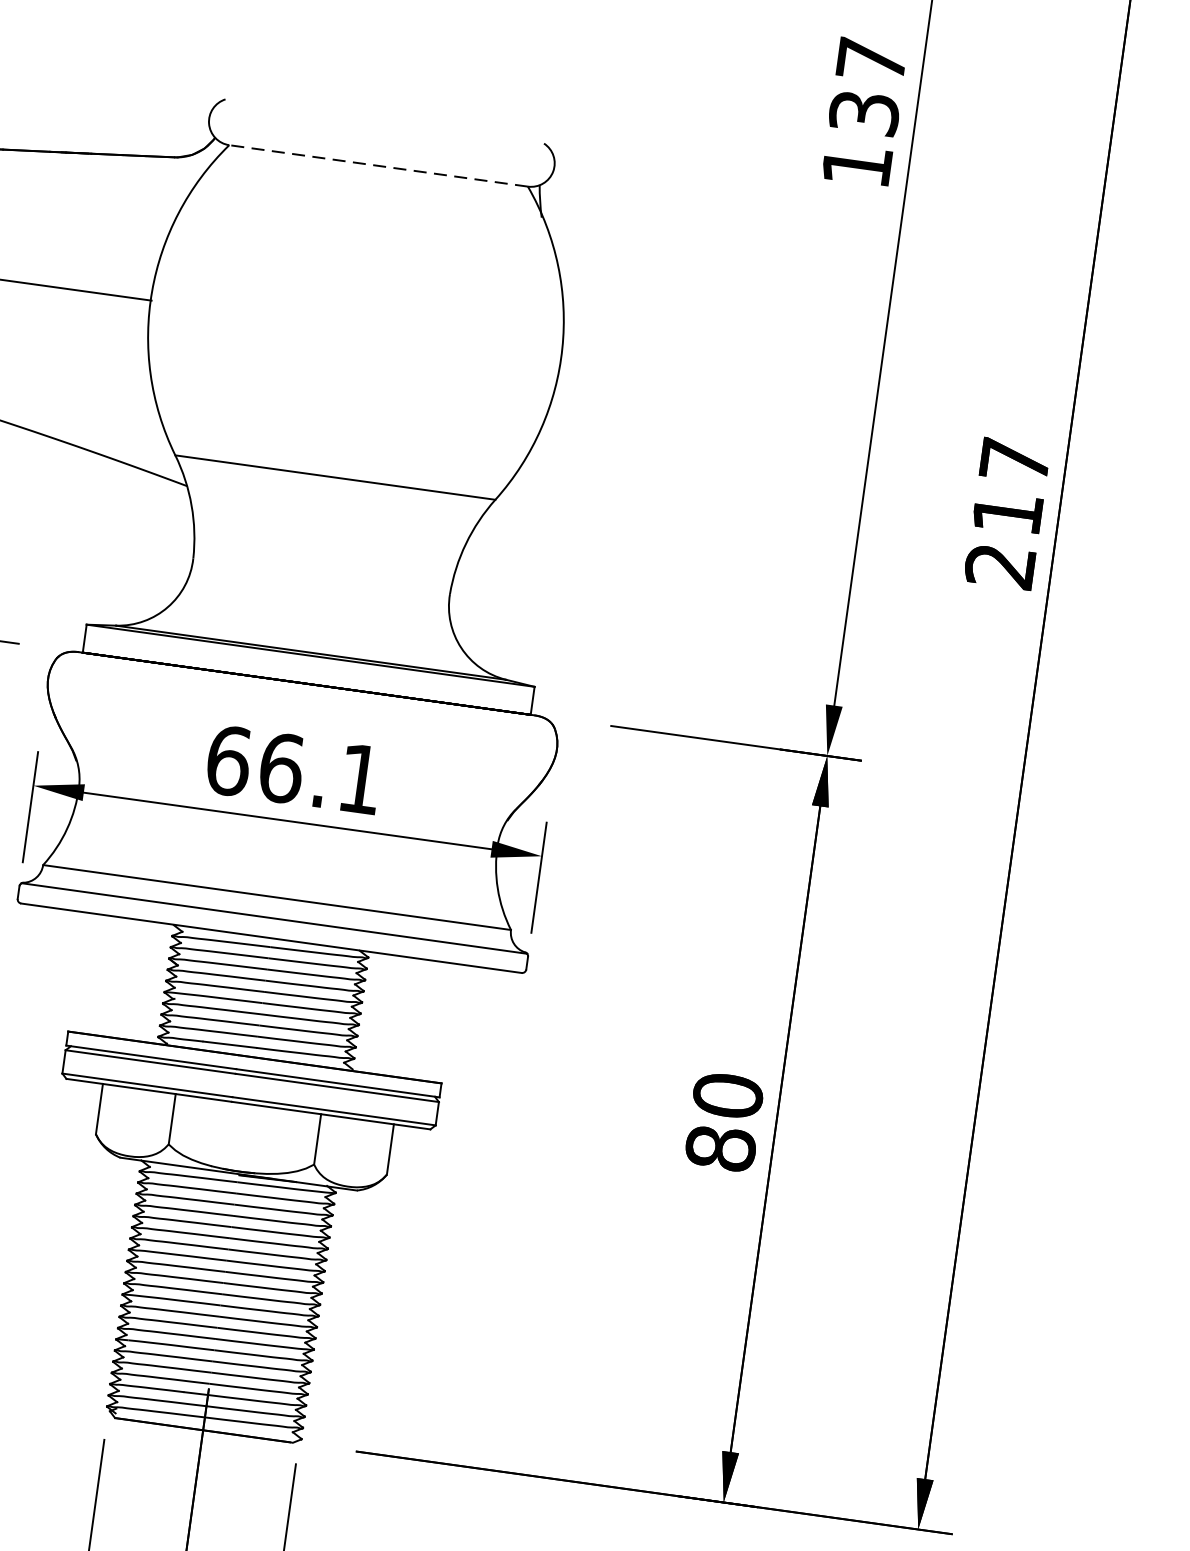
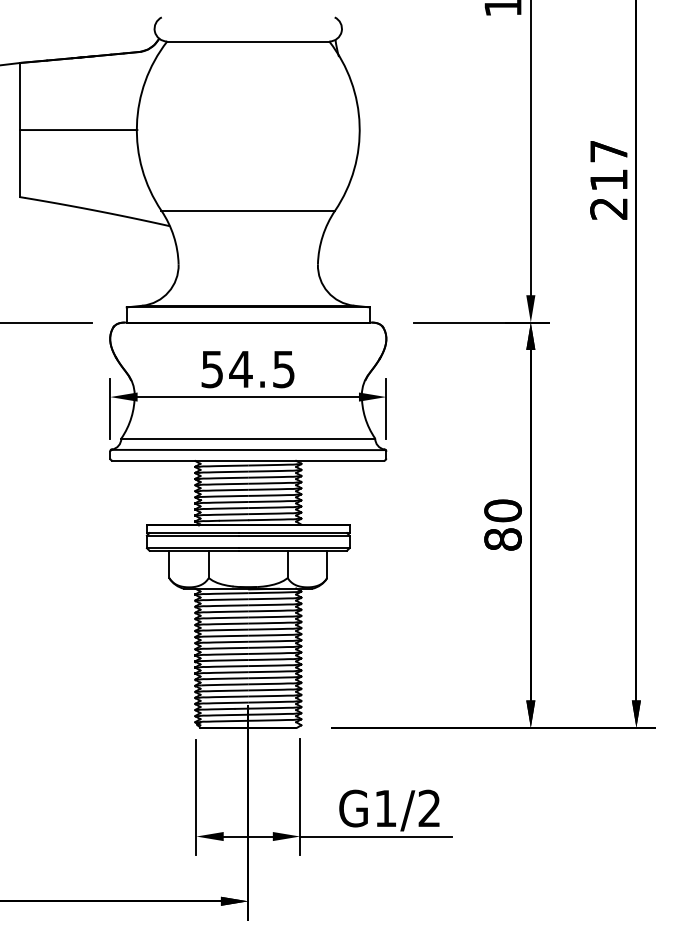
line: (377, 165) -> (247, 41), dashed -> solid
text: (293, 769) -> (247, 369), 66.1 -> 54.5

